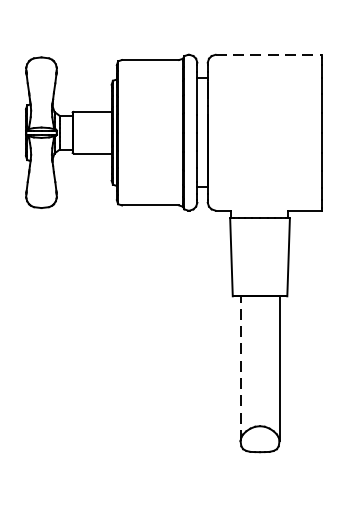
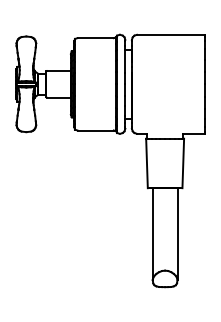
line: (268, 54) -> (170, 34), dashed -> solid
line: (240, 369) -> (152, 234), dashed -> solid

